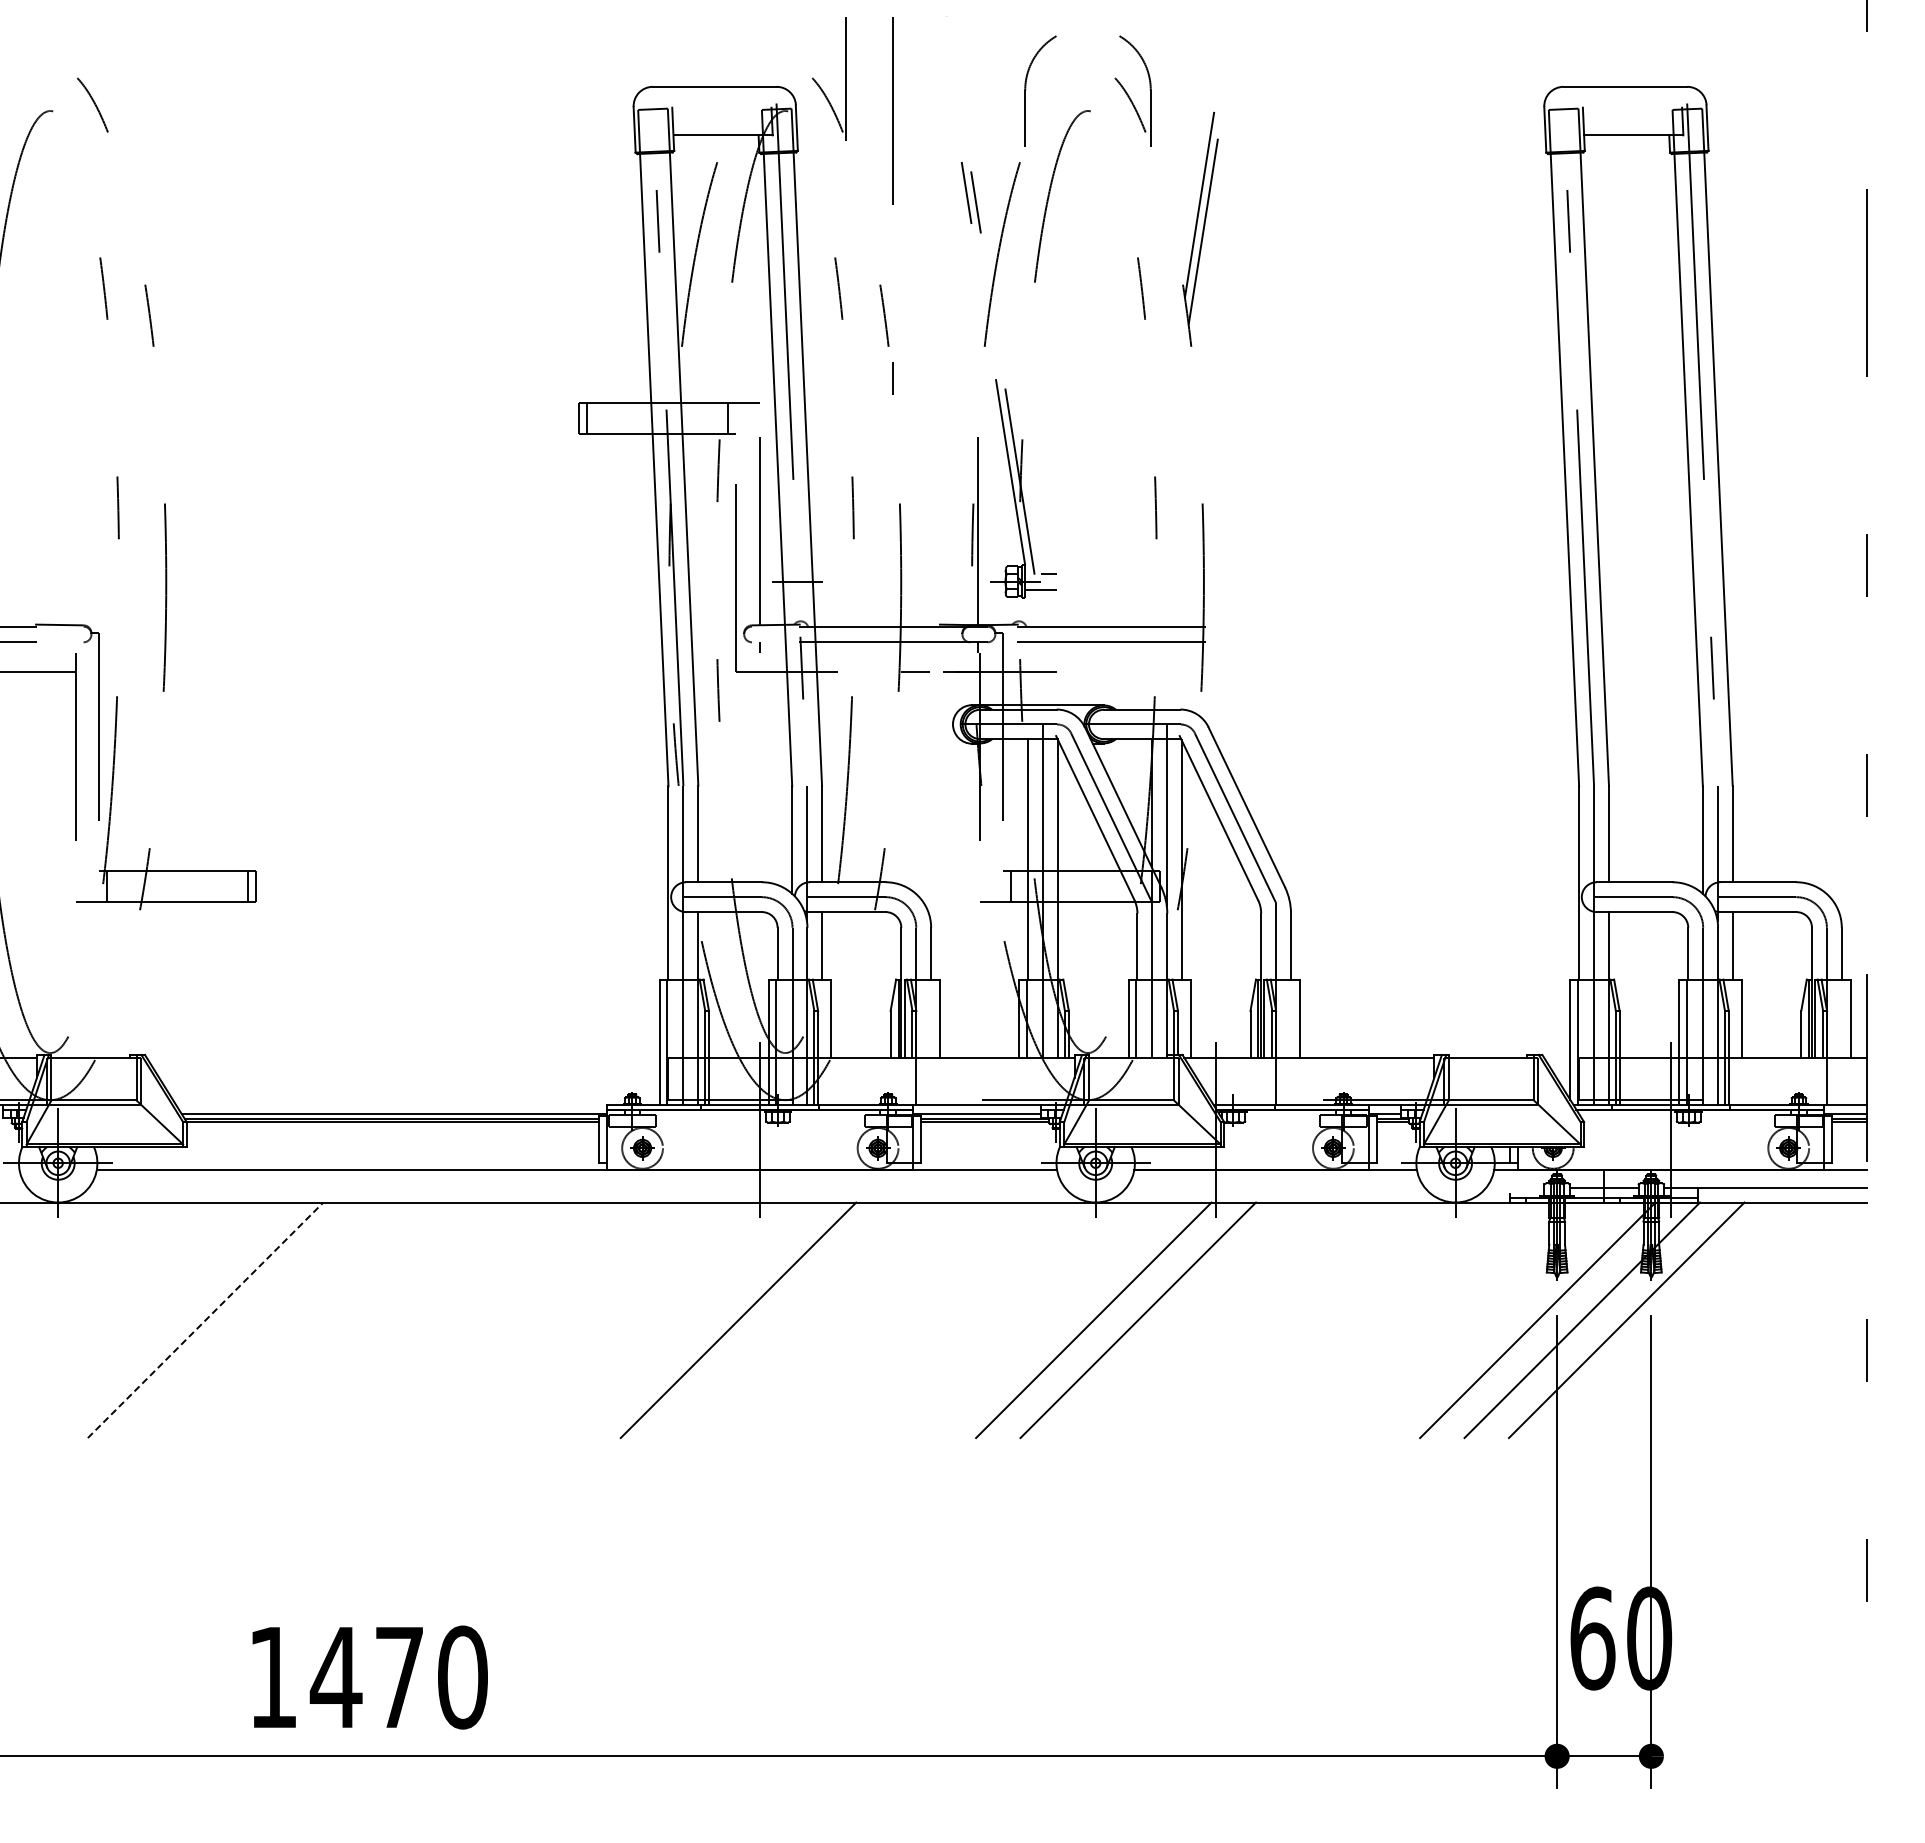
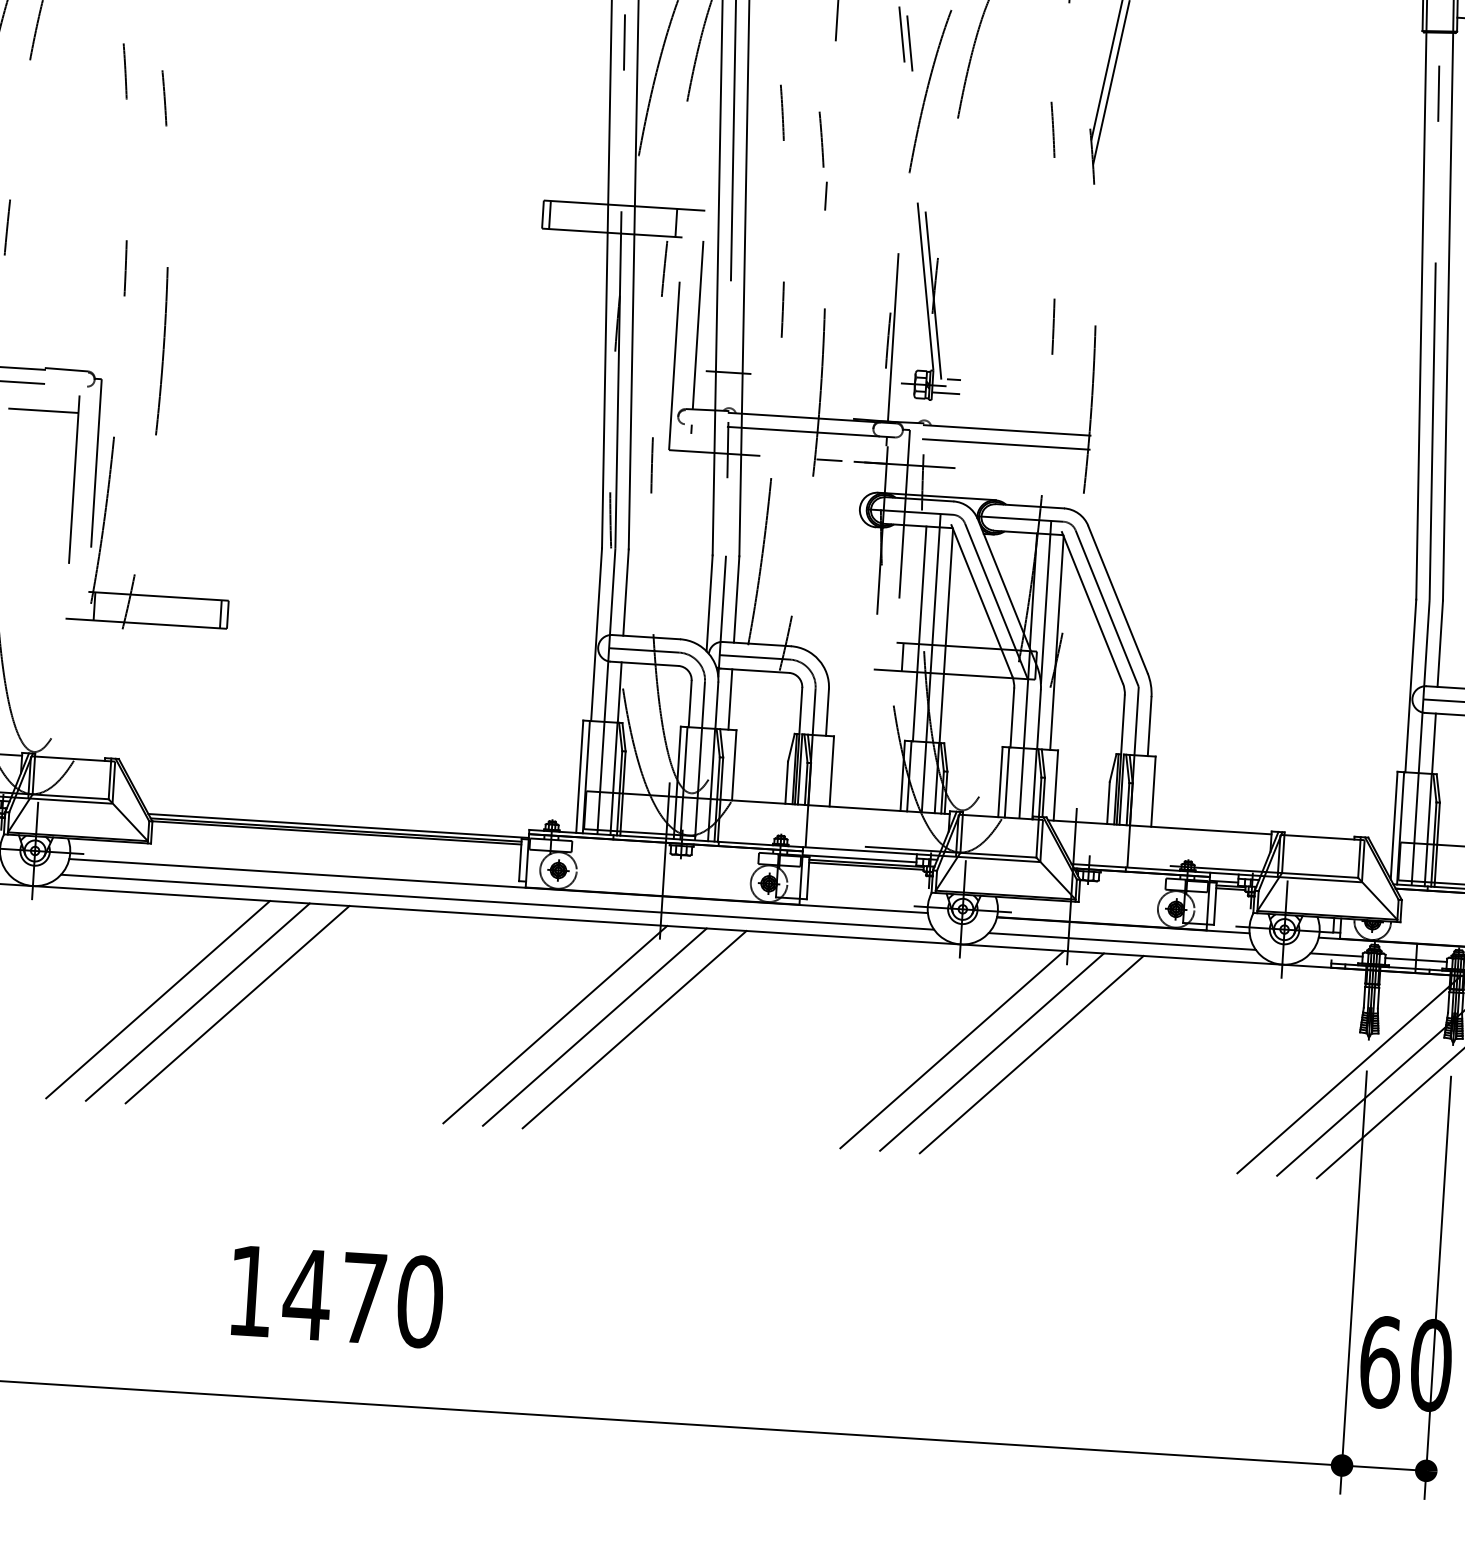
line: (576, 1187) -> (497, 901), added
line: (1275, 1187) -> (1122, 941), added
line: (1515, 1187) -> (1336, 954), added
line: (205, 1320) -> (158, 999), dashed -> solid
line: (249, 1320) -> (197, 1002), added
line: (294, 1320) -> (237, 1004), added
line: (649, 1320) -> (555, 1024), added
line: (693, 1320) -> (594, 1027), added
line: (1182, 1320) -> (1031, 1054), added
text: (369, 1677) -> (336, 1296), moved

